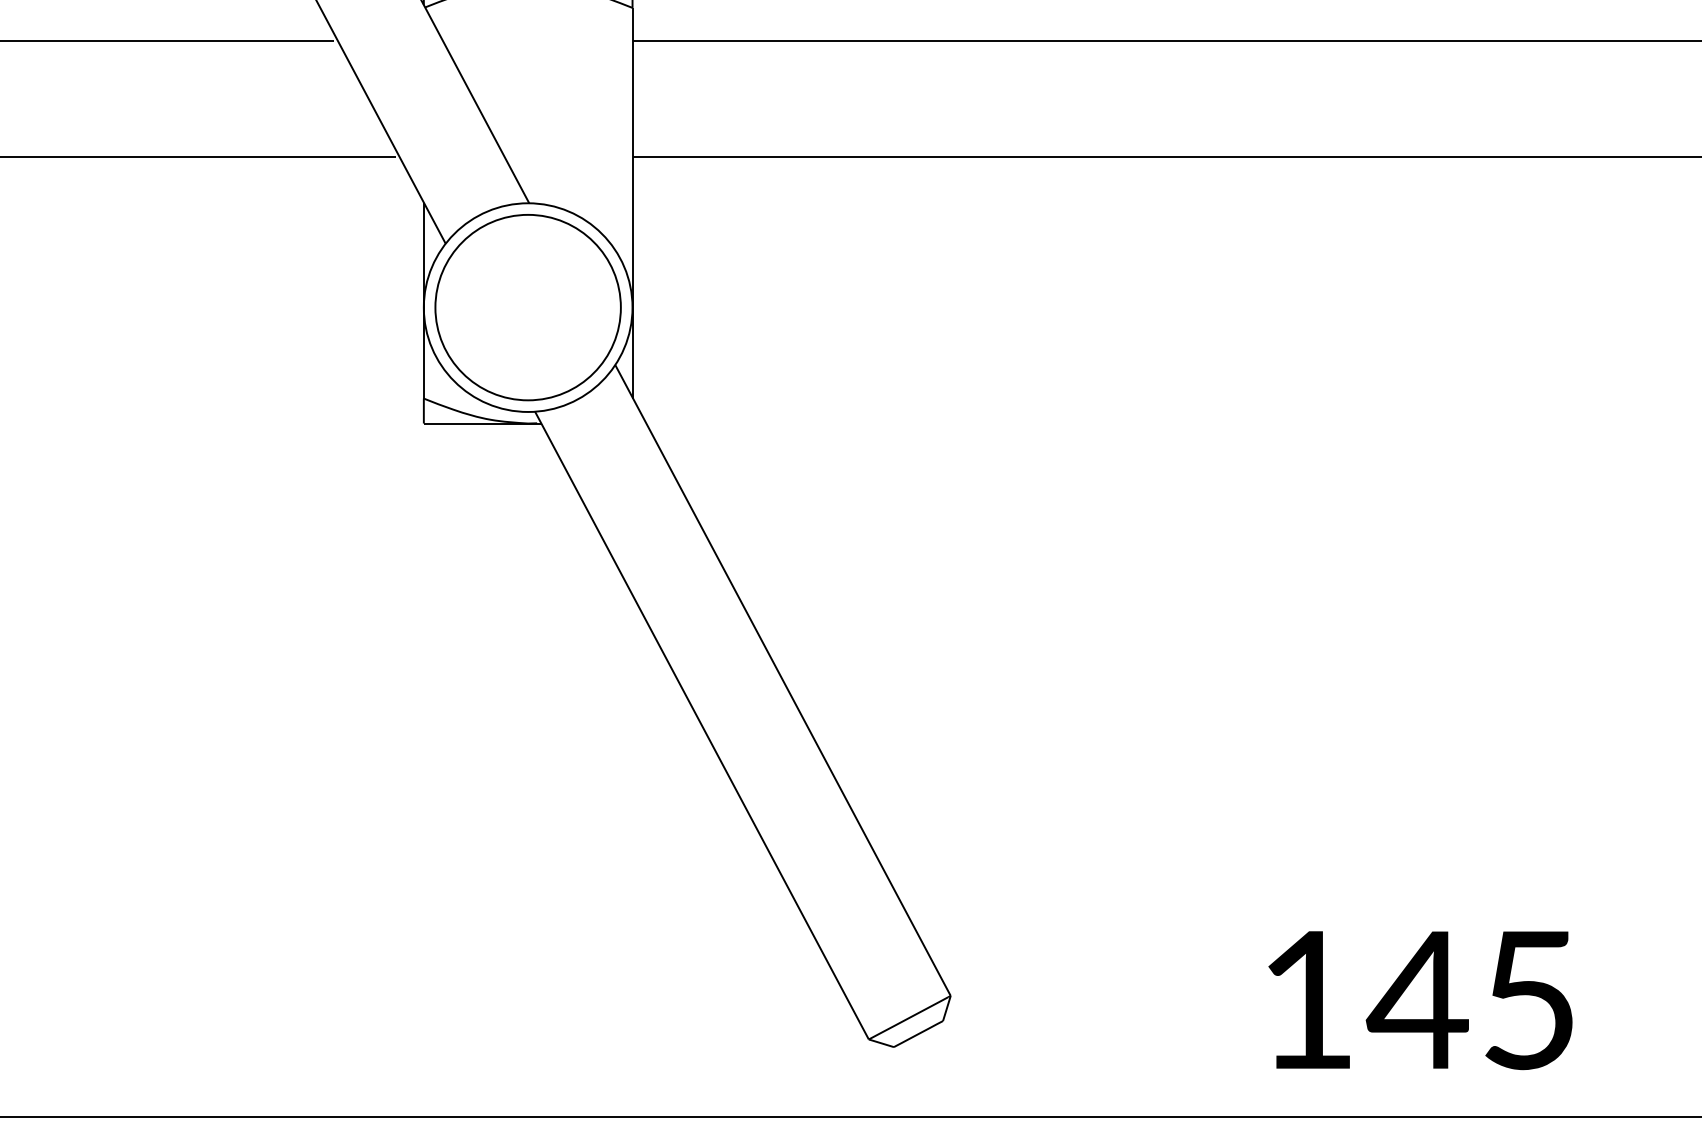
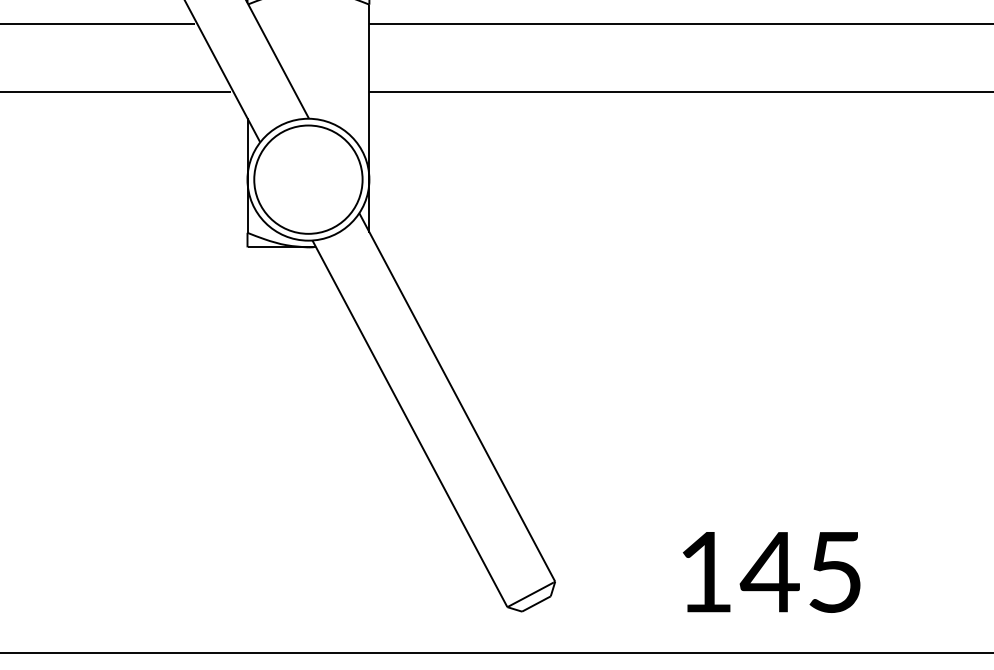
text: (1420, 1000) -> (771, 572), moved

